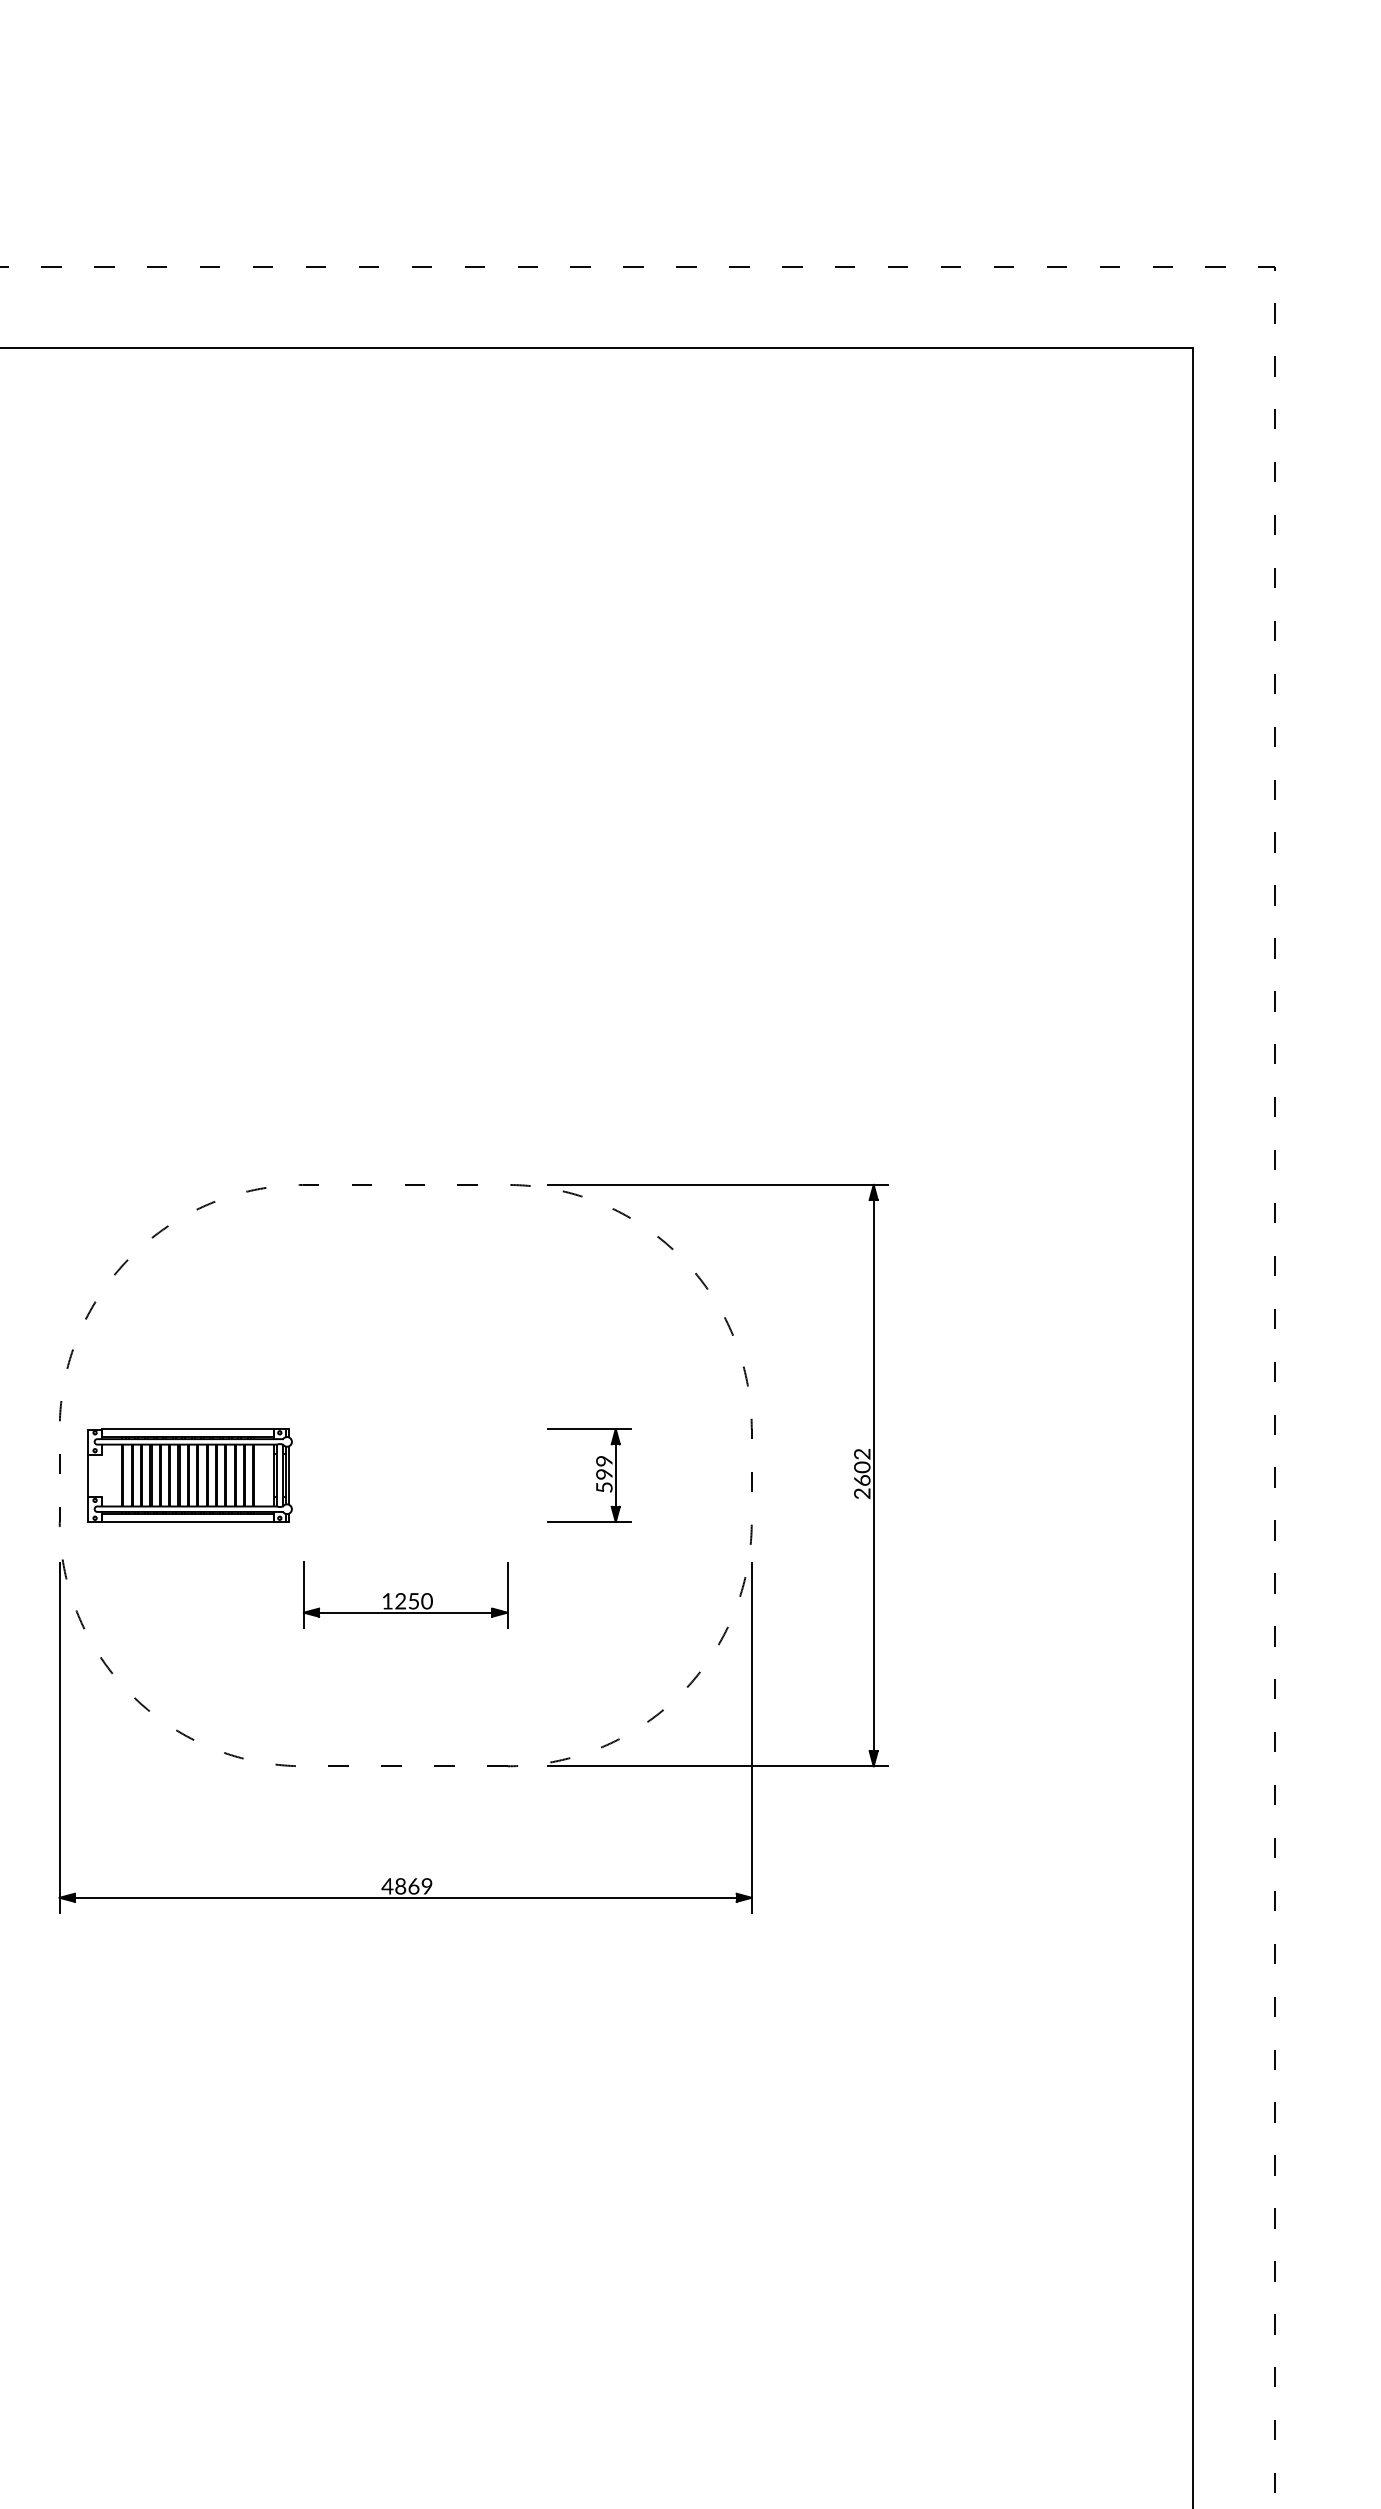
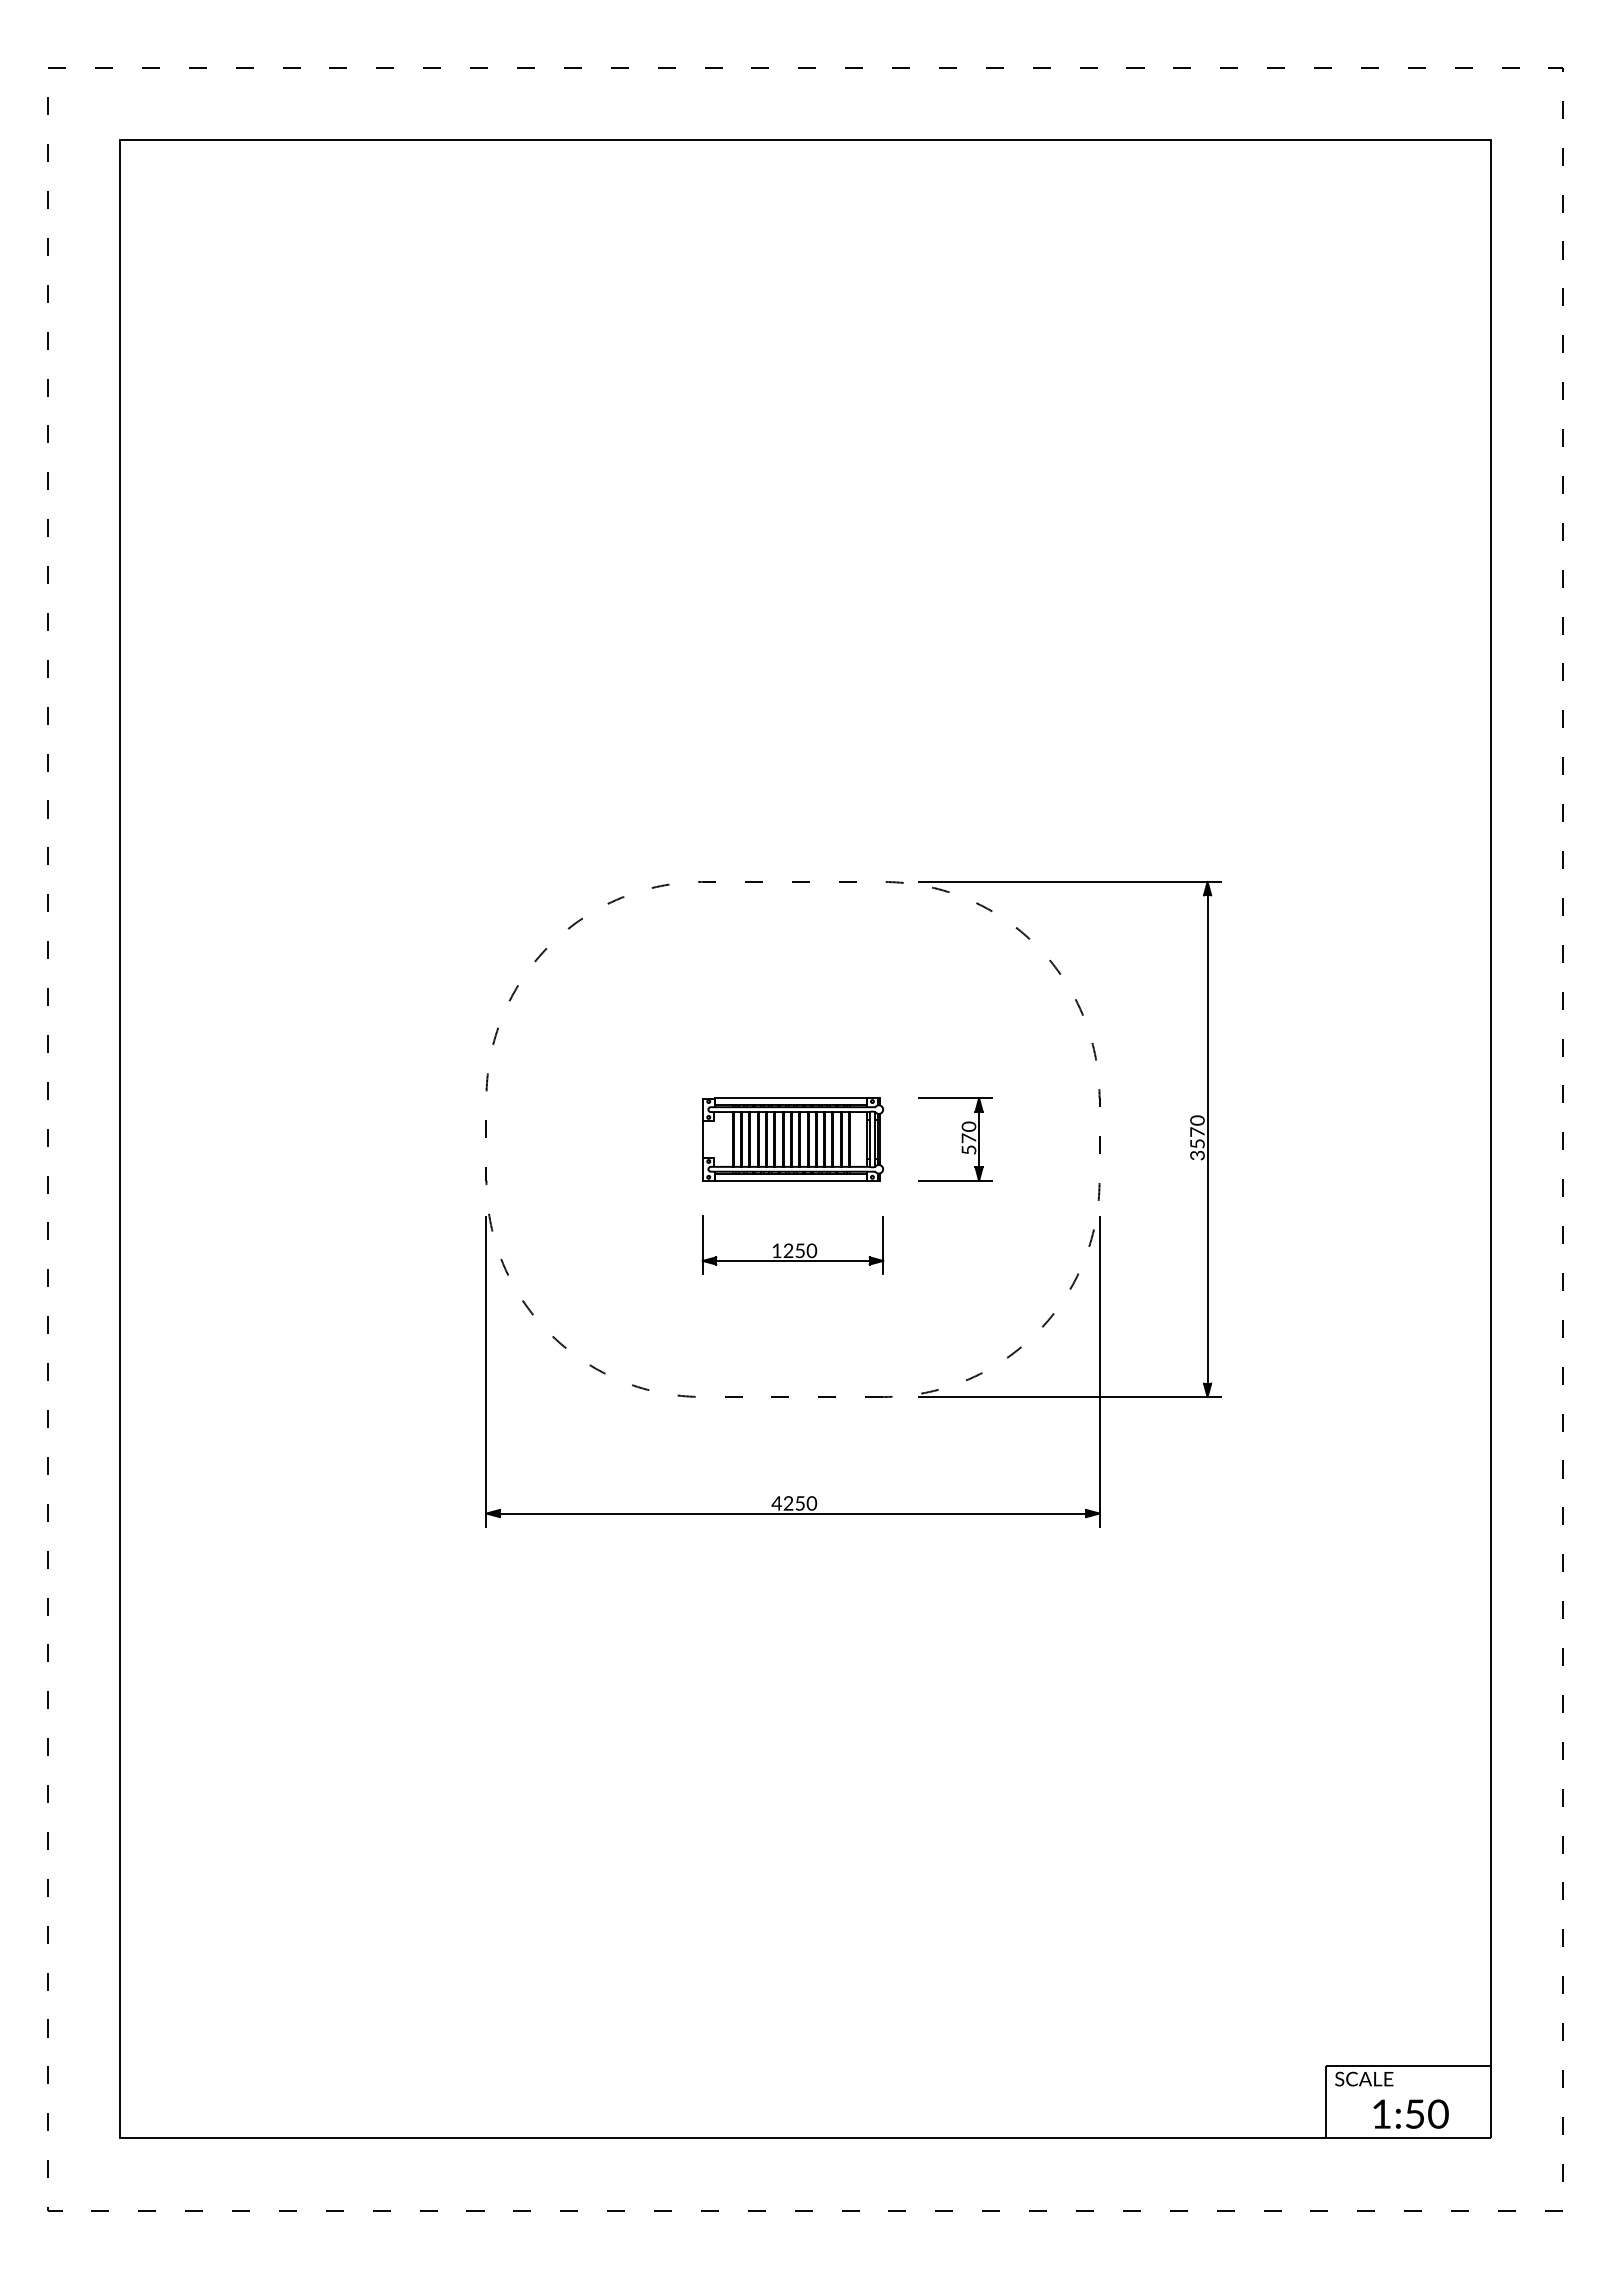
text: (603, 1467) -> (968, 1132), 599 -> 570
text: (862, 1473) -> (1197, 1137), 2602 -> 3570
part: (190, 1475) -> (793, 1139), moved
text: (414, 1886) -> (800, 1503), 4869 -> 4250

